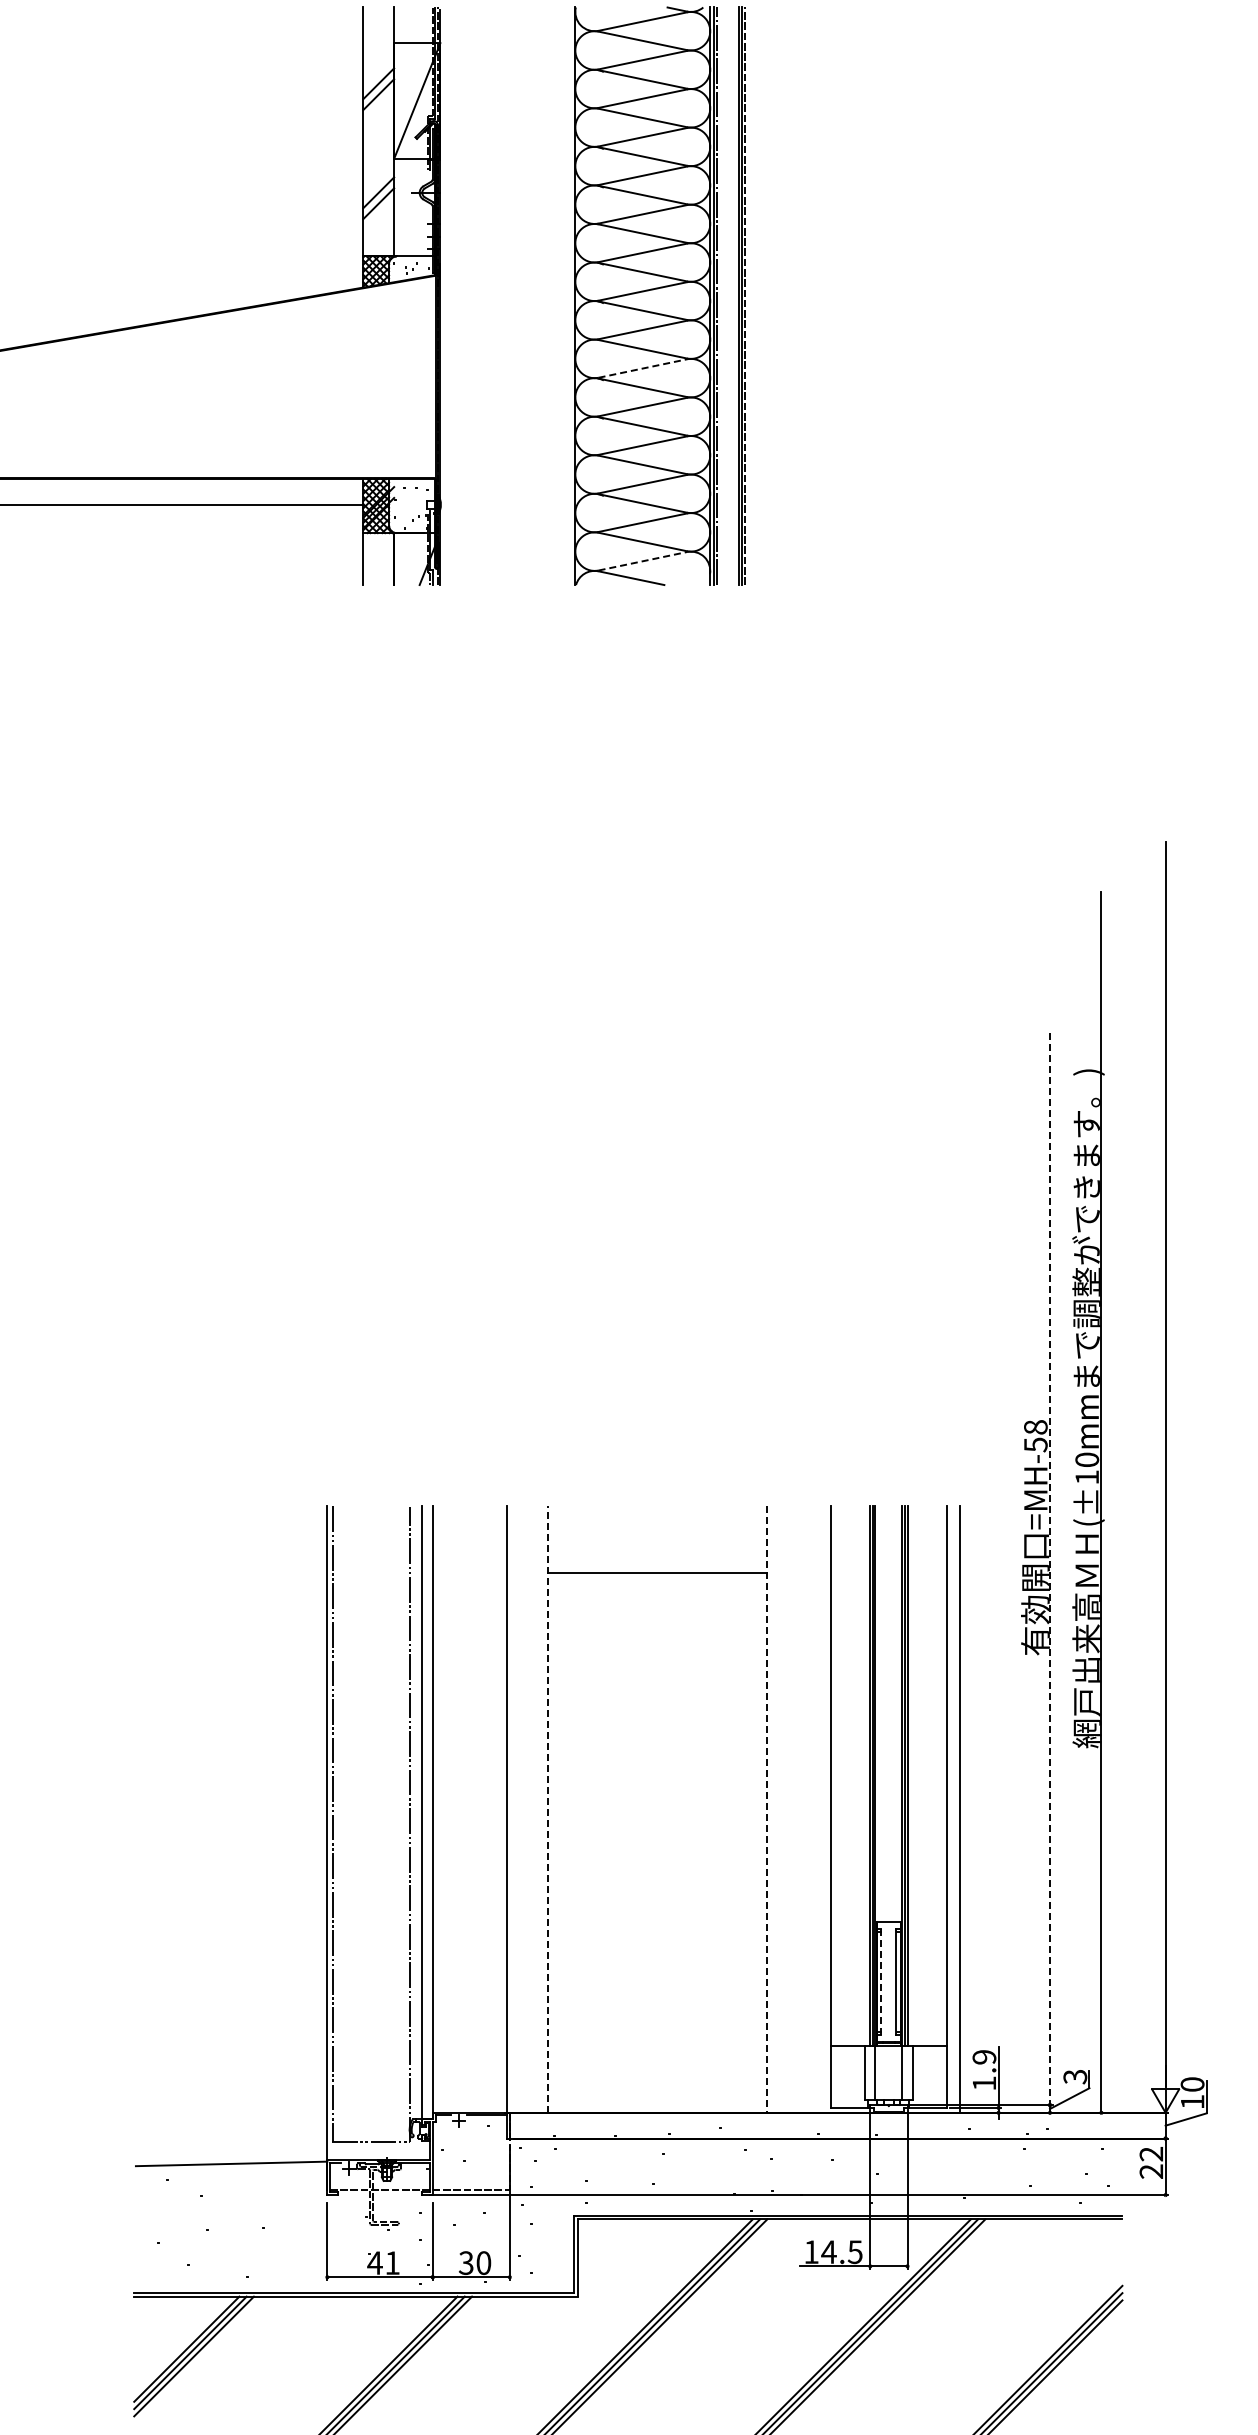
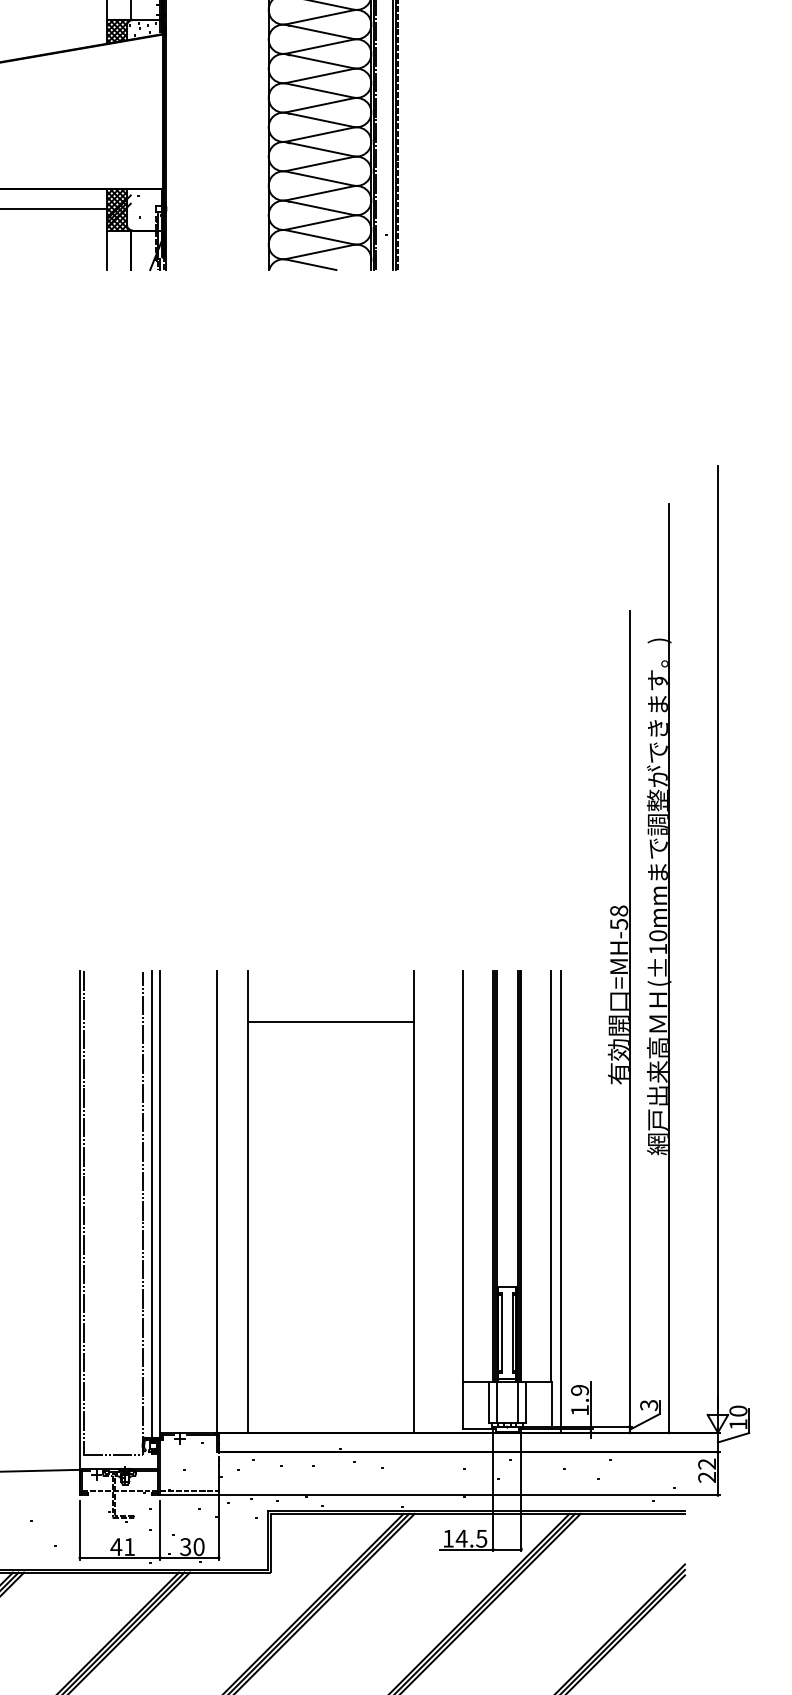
line: (643, 368) -> (320, 105), dashed -> solid
line: (643, 561) -> (320, 252), dashed -> solid
line: (1050, 1569) -> (630, 1019), dashed -> solid
line: (548, 1809) -> (248, 1201), dashed -> solid
line: (766, 1810) -> (414, 1202), dashed -> solid
line: (881, 1982) -> (501, 1333), dashed -> solid

